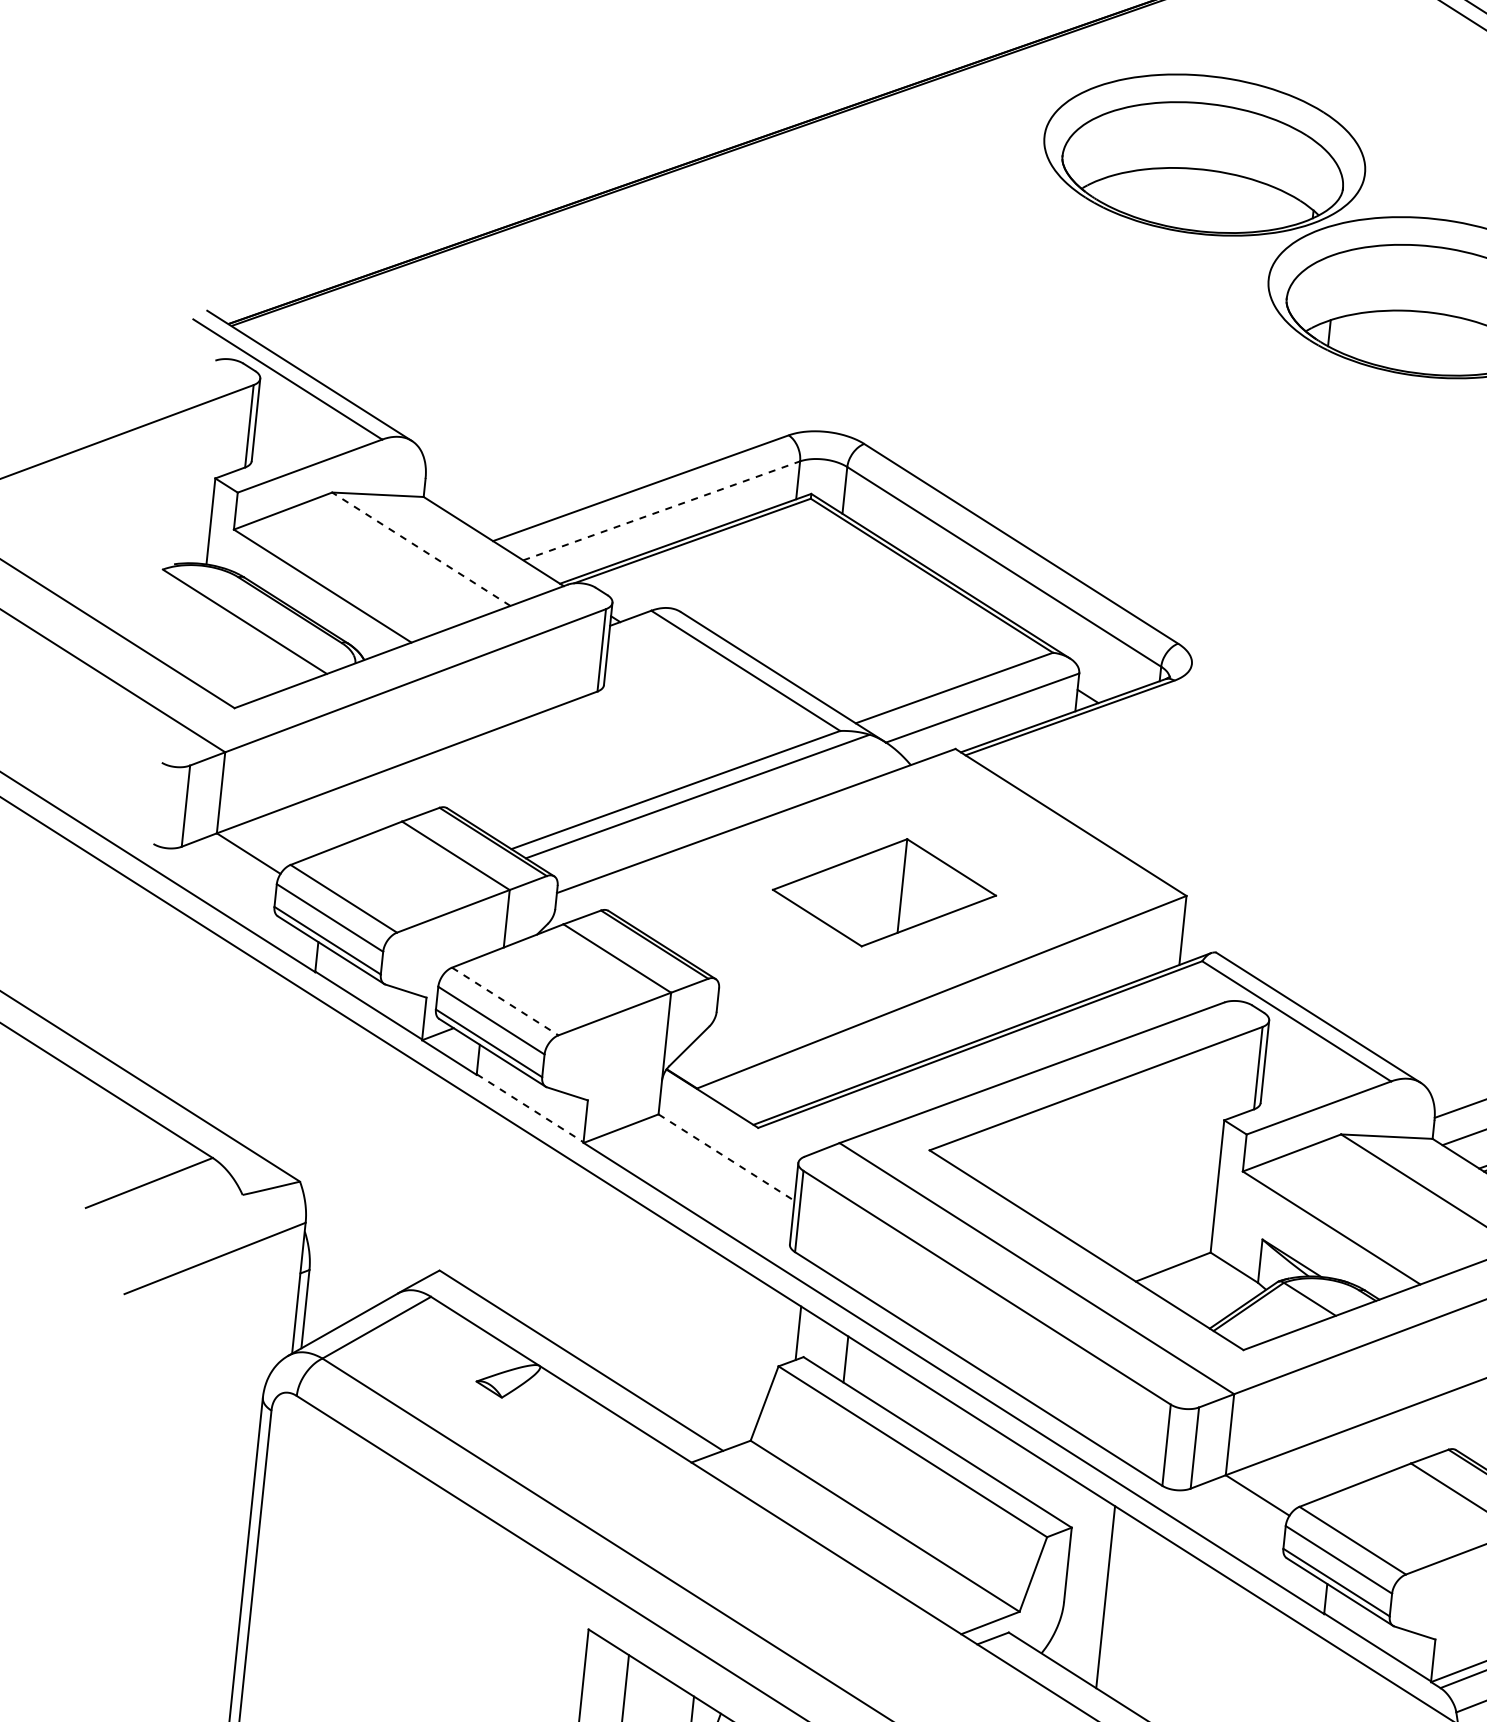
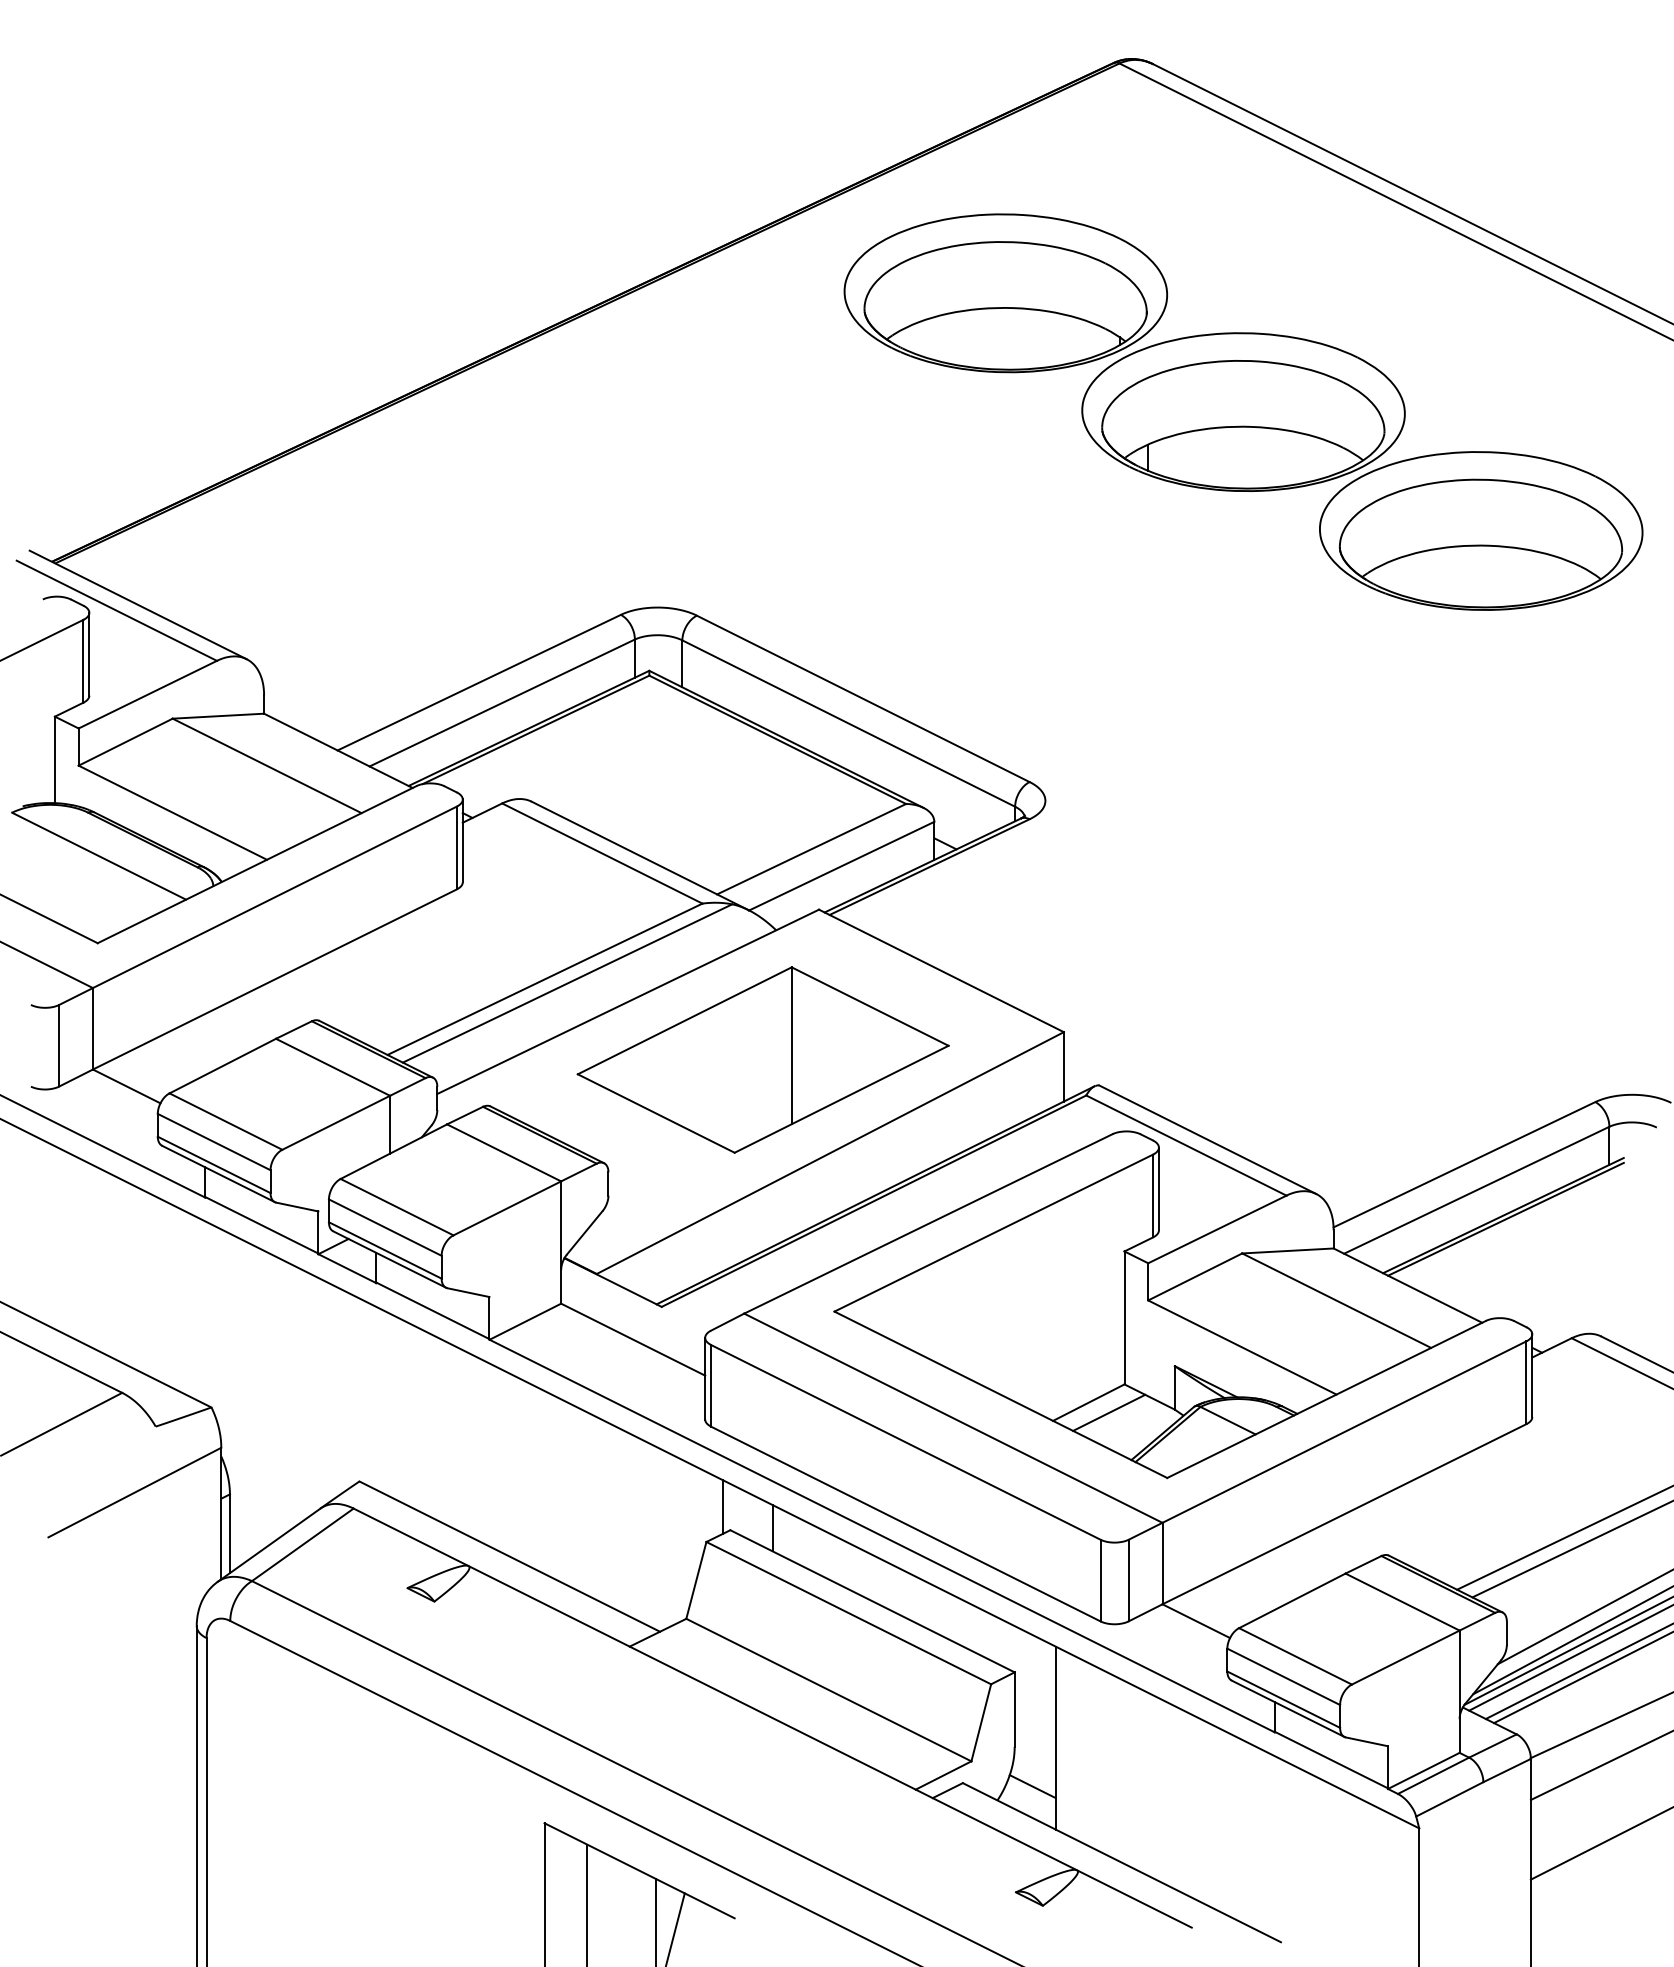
line: (661, 510) -> (502, 702), dashed -> solid
line: (421, 548) -> (267, 765), dashed -> solid
part: (883, 892) -> (762, 1059), size x1.67
line: (505, 1001) -> (397, 1207), dashed -> solid
line: (530, 1109) -> (433, 1311), dashed -> solid
line: (726, 1157) -> (633, 1339), dashed -> solid
line: (1192, 1278) -> (1109, 1412), added
line: (1077, 1643) -> (1032, 1786), added

